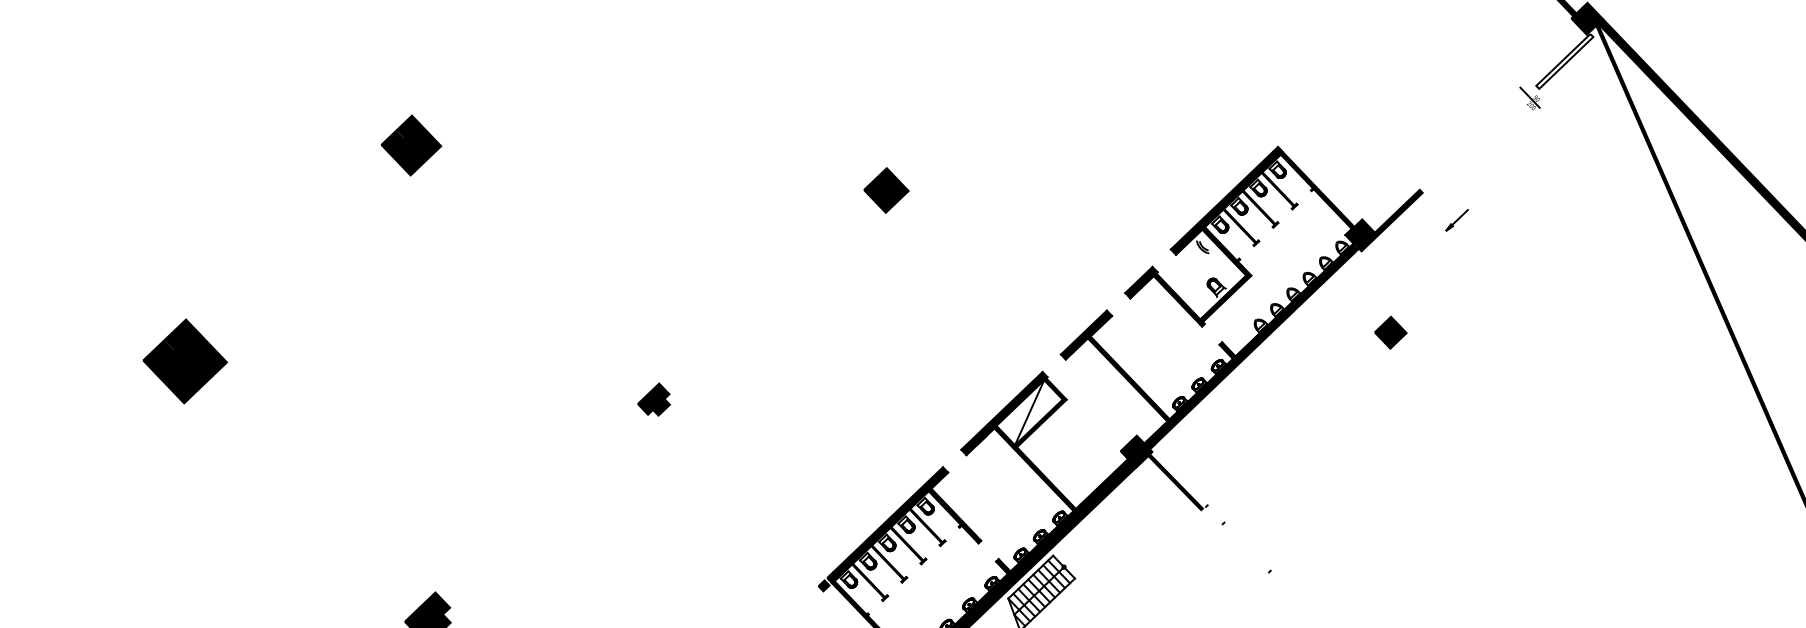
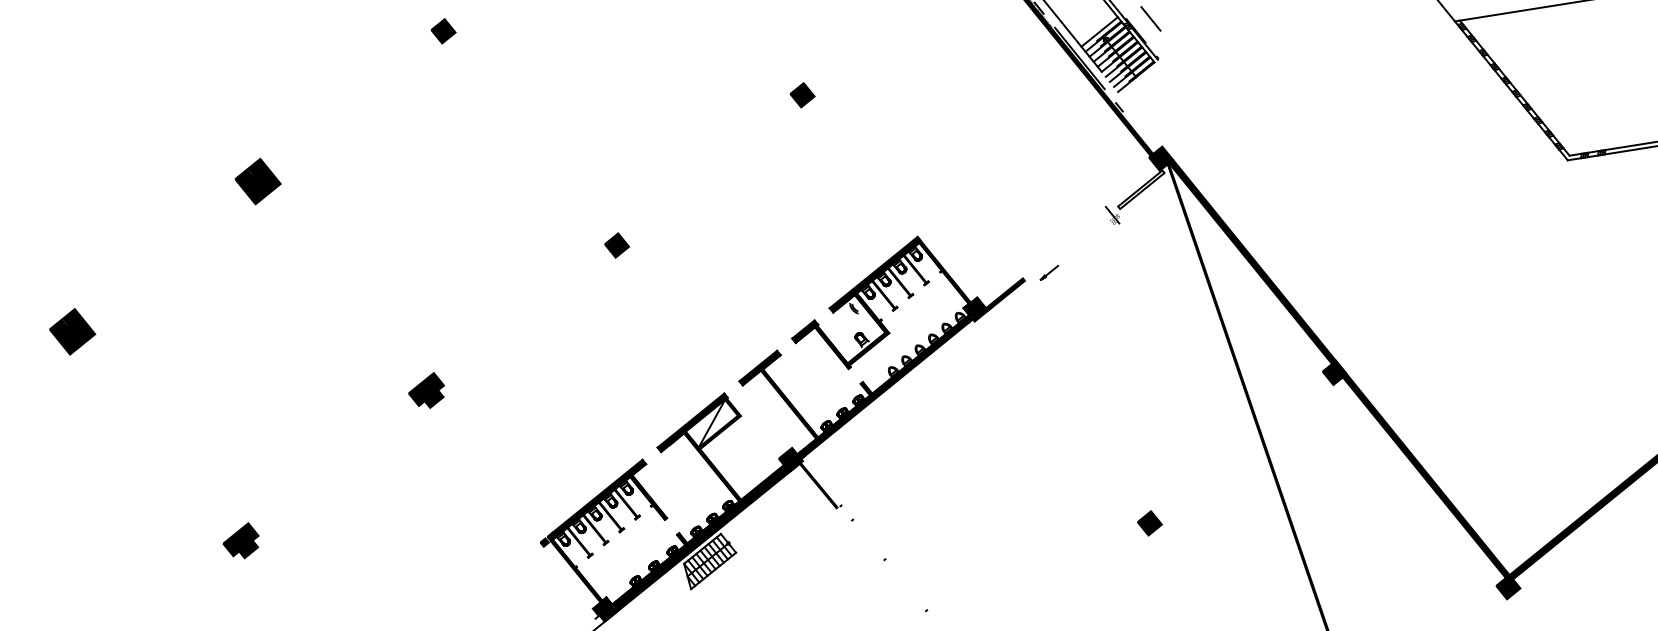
part: (887, 190) -> (617, 245), size x0.71
line: (1457, 219) -> (1049, 272), moved
part: (1390, 332) -> (1149, 523), moved
part: (185, 361) -> (72, 331), size x0.71
part: (653, 400) -> (426, 390), size x1.43

